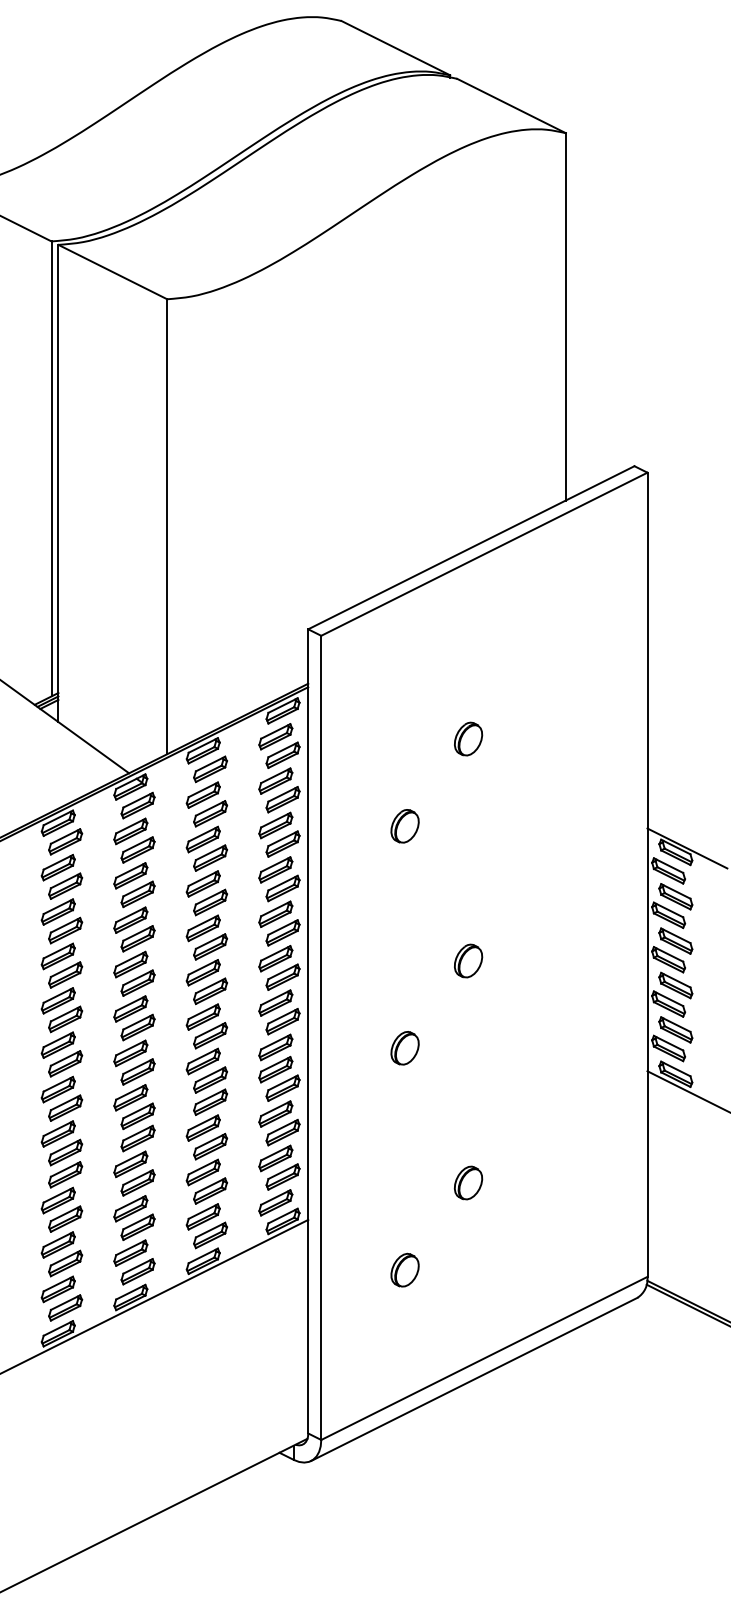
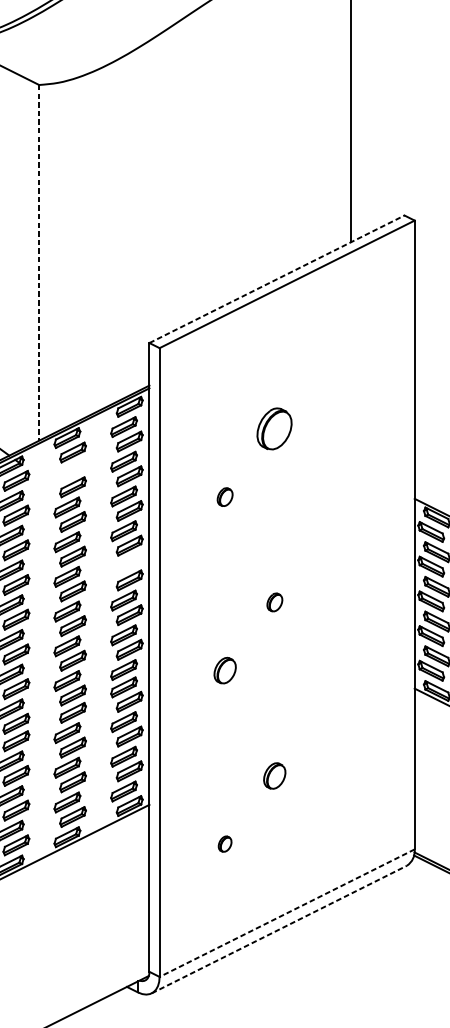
line: (167, 527) -> (39, 263), solid -> dashed
line: (471, 547) -> (277, 279), solid -> dashed
part: (468, 738) -> (274, 428), size x1.6
part: (202, 794) -> (66, 472), removed
part: (404, 826) -> (224, 497), size x0.7
part: (275, 913) -> (123, 565), removed
part: (468, 960) -> (274, 602), size x0.7
part: (404, 1269) -> (224, 843), size x0.6
line: (483, 1358) -> (286, 913), solid -> dashed
line: (474, 1379) -> (279, 929), solid -> dashed

